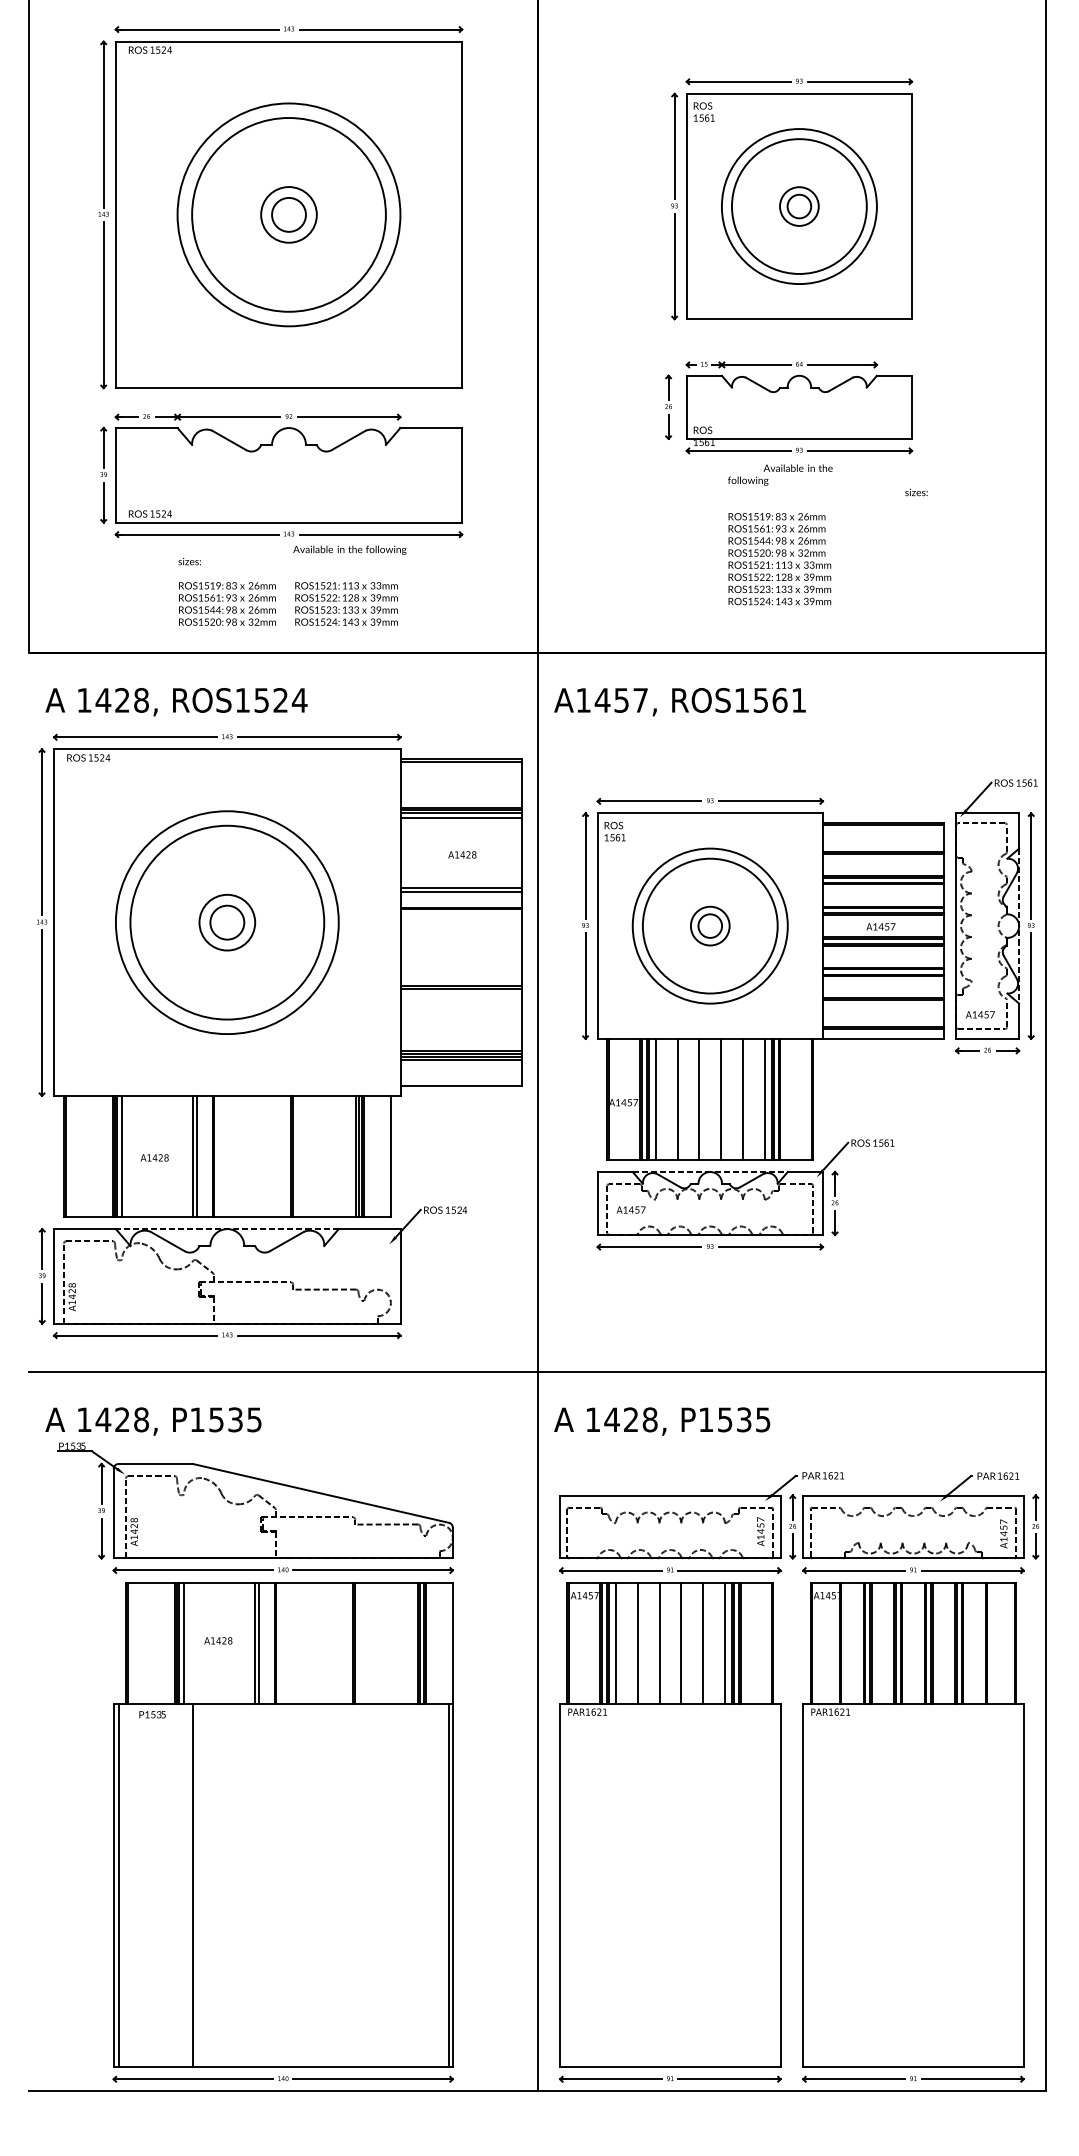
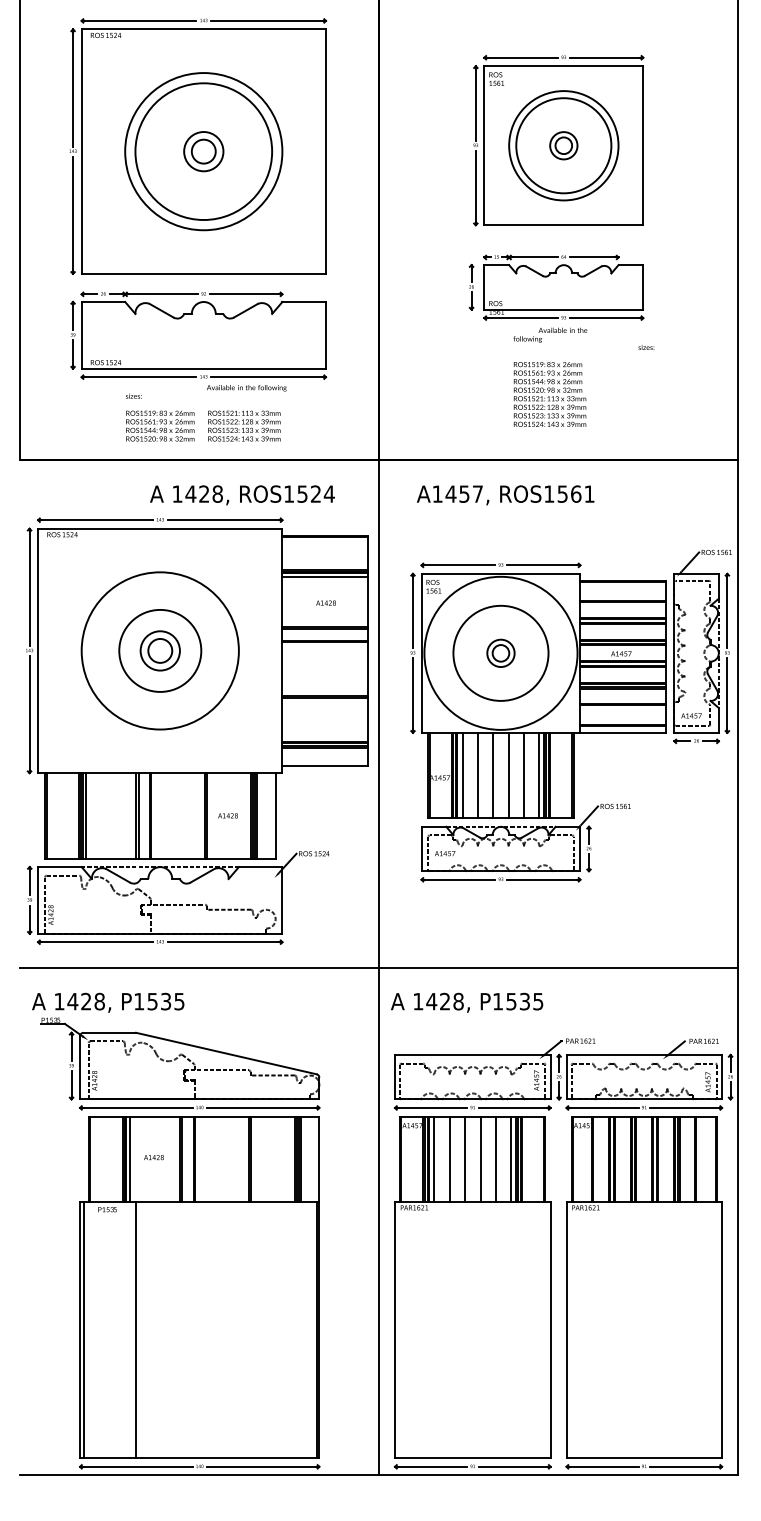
text: (176, 702) -> (242, 495), moved
text: (679, 702) -> (505, 495), moved
circle: (226, 922) -> (159, 650), size x0.6
circle: (709, 926) -> (500, 653), size x1.4
text: (153, 1157) -> (227, 815), moved

